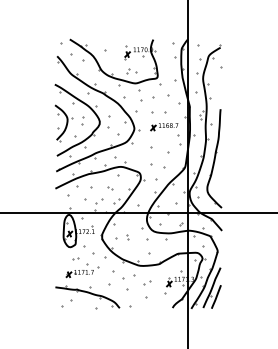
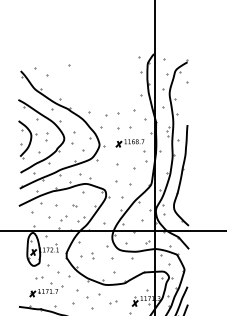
part: (103, 70) -> (68, 85), removed

